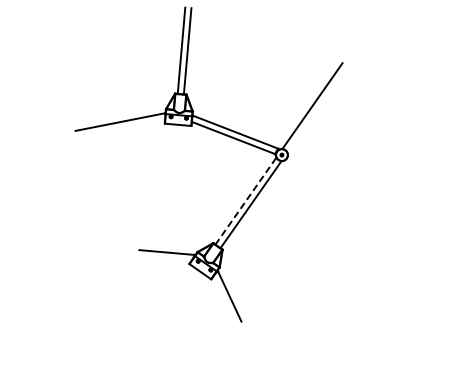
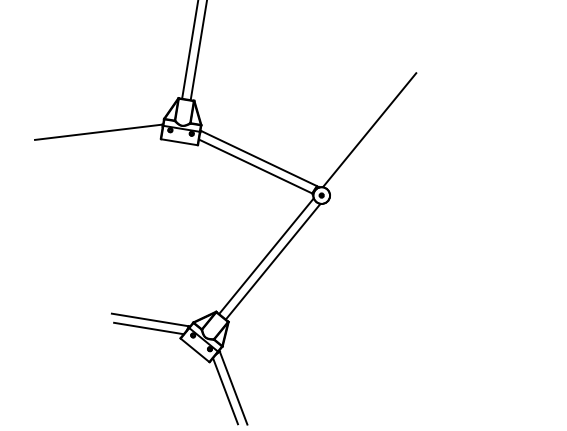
line: (245, 201) -> (265, 256), dashed -> solid
line: (166, 258) -> (149, 328), added
line: (223, 298) -> (224, 390), added

